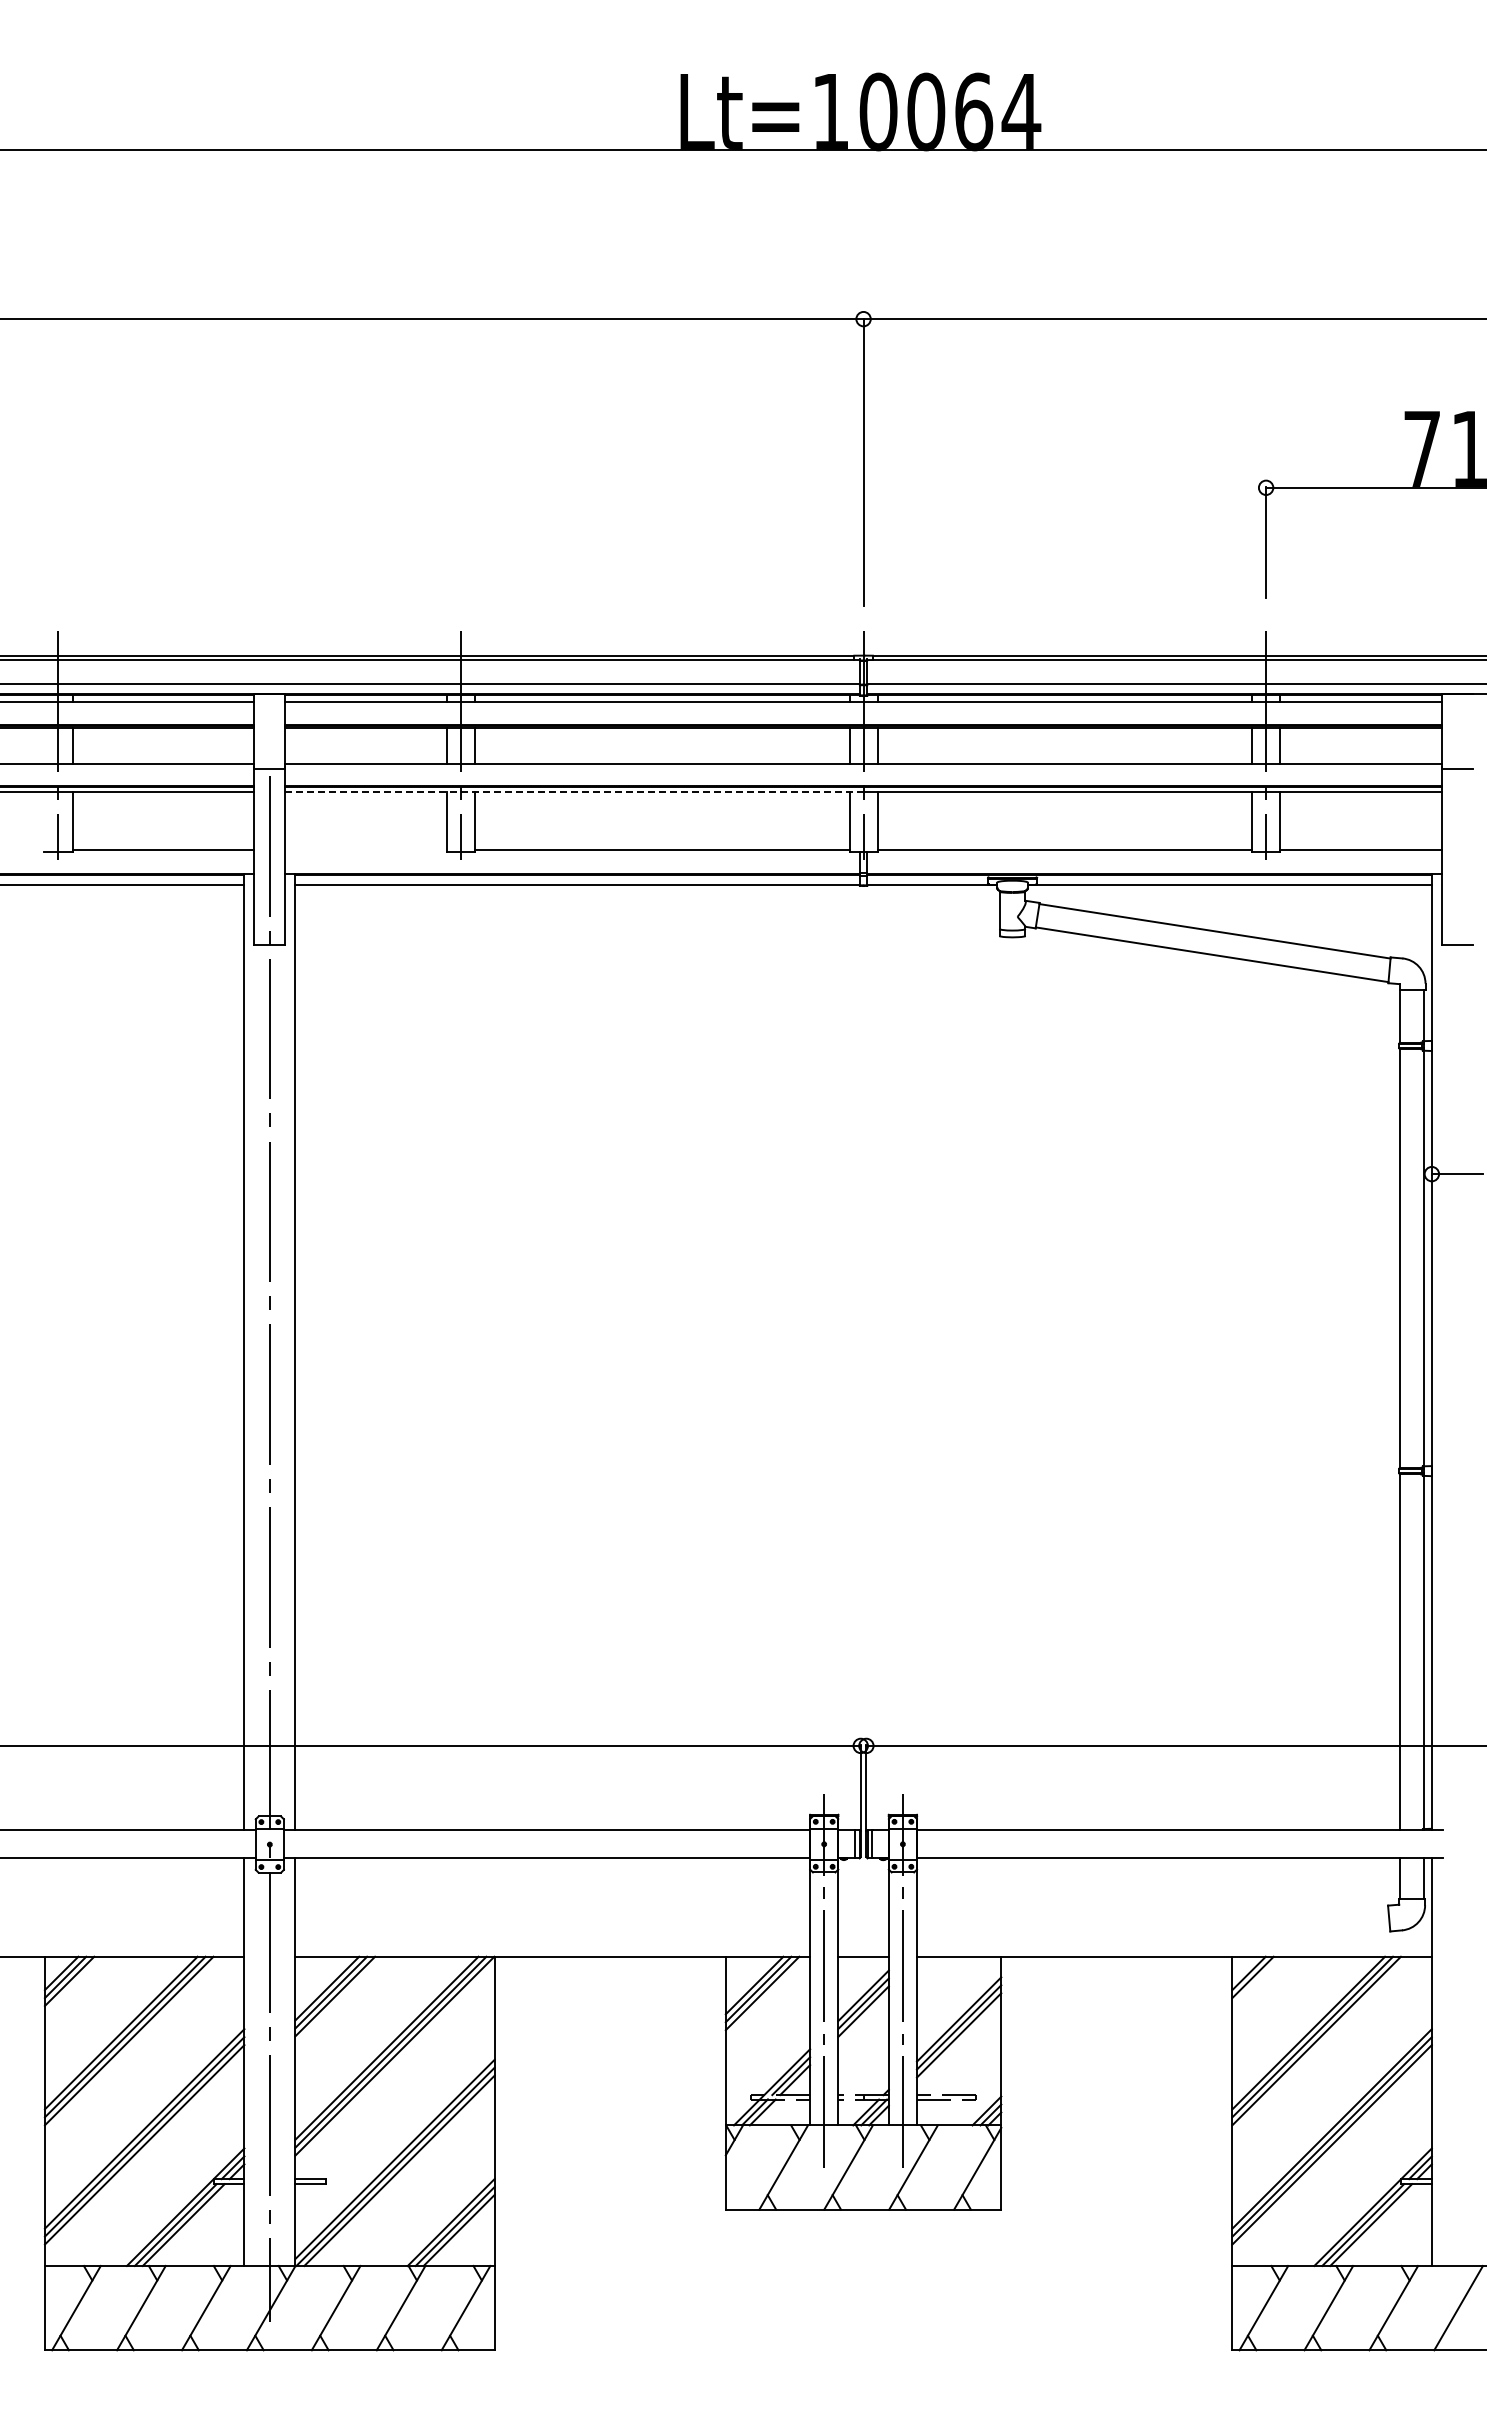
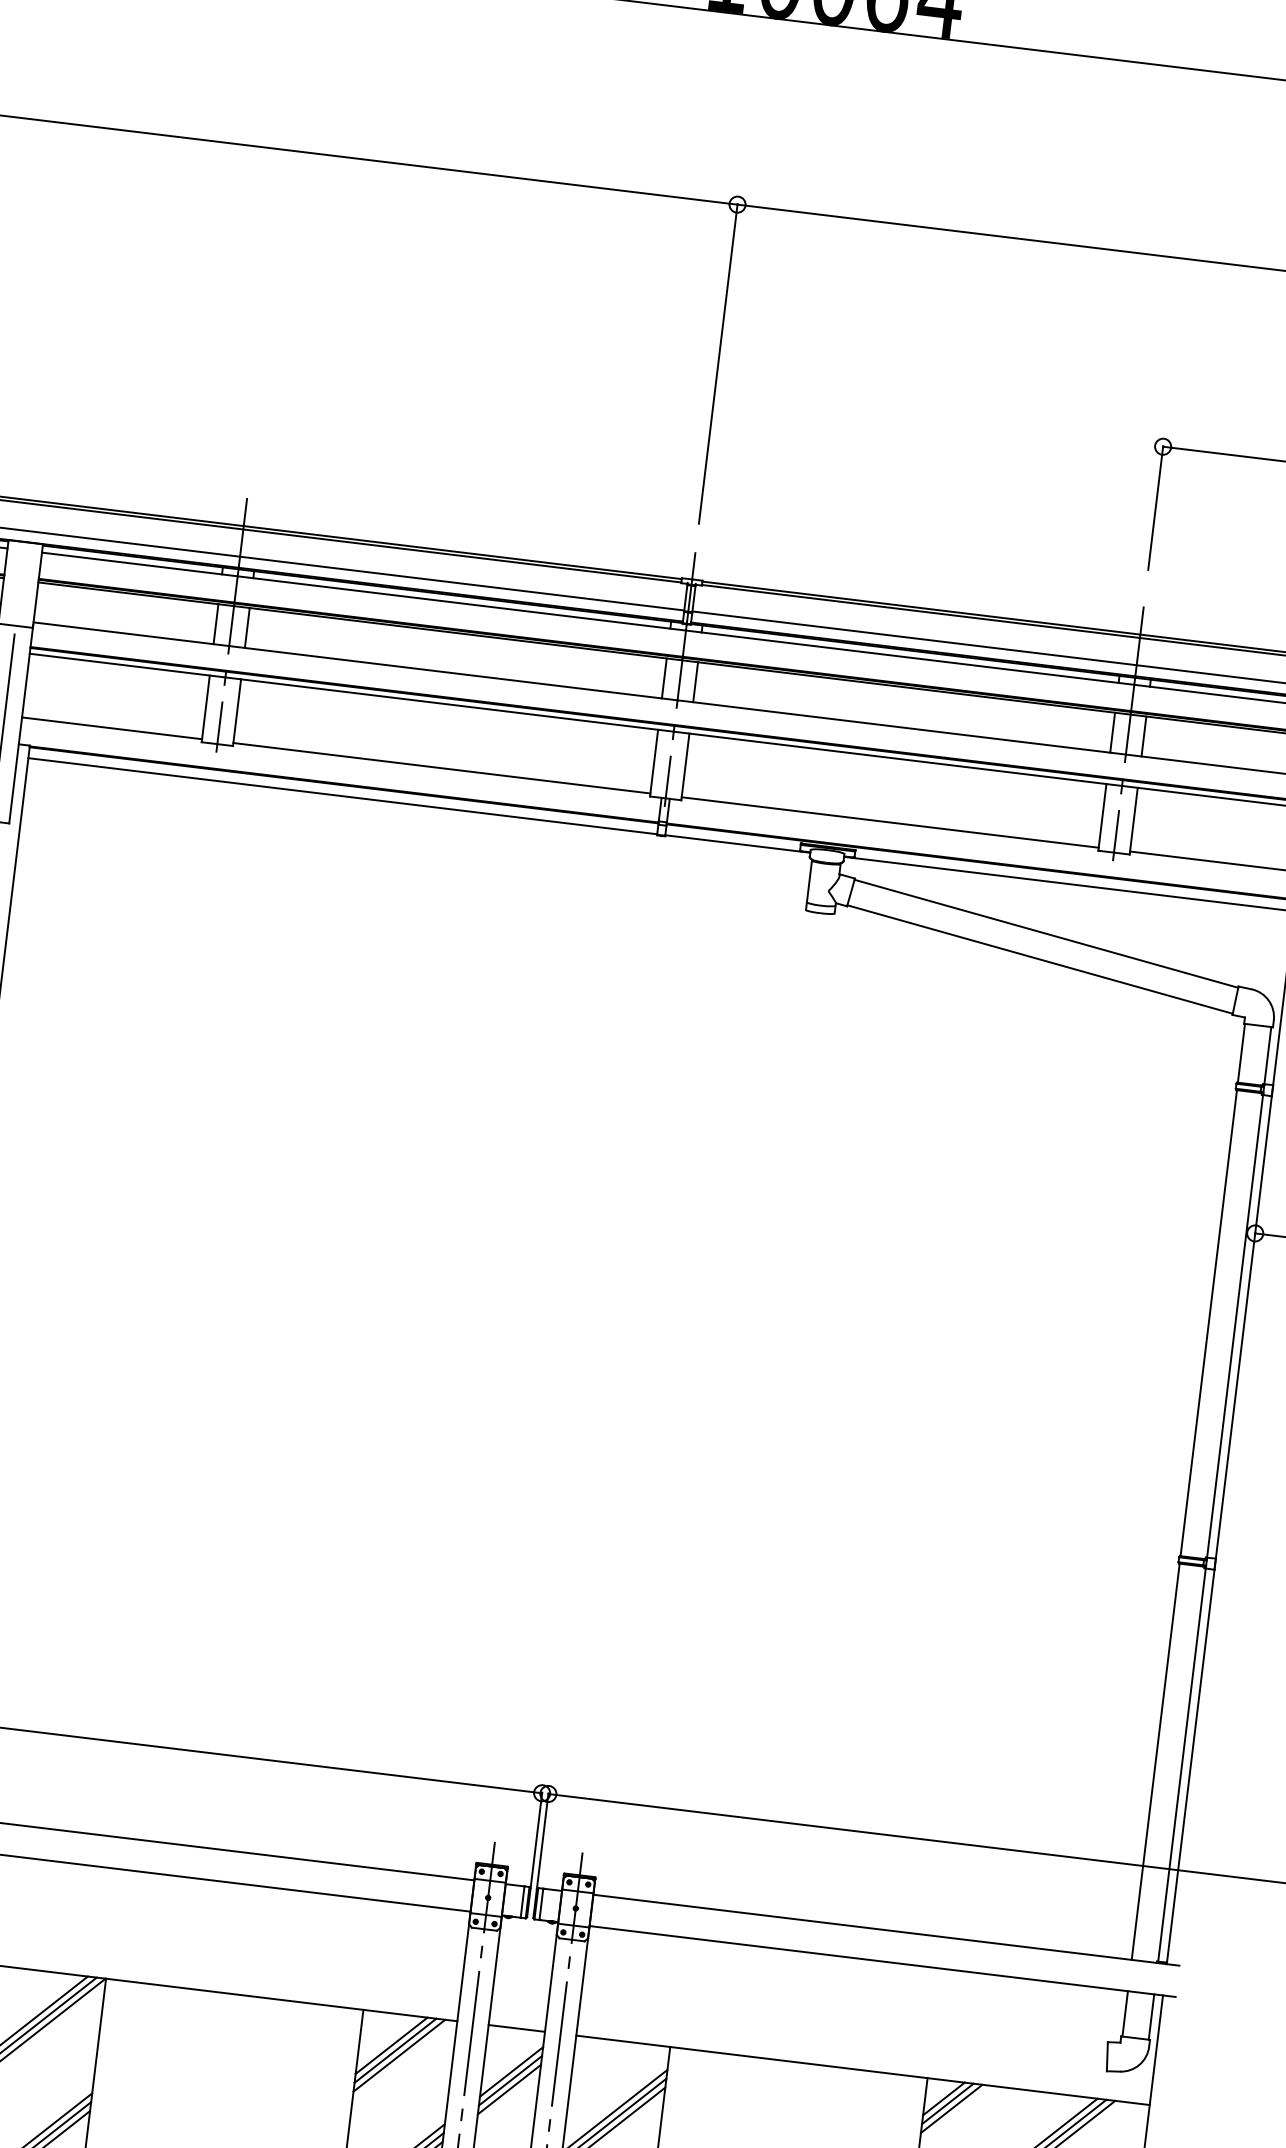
line: (574, 792) -> (351, 692), dashed -> solid
line: (365, 849) -> (111, 728), added
line: (1256, 1981) -> (951, 2108), added

